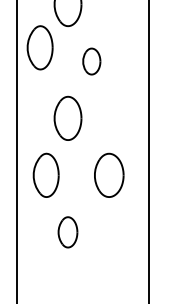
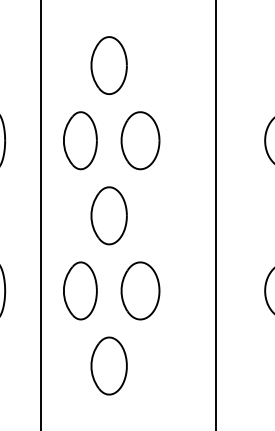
part: (40, 47) -> (80, 140), moved
part: (91, 61) -> (140, 140), size x1.67
part: (109, 175) -> (140, 290), moved
part: (67, 231) -> (108, 365), size x1.43

